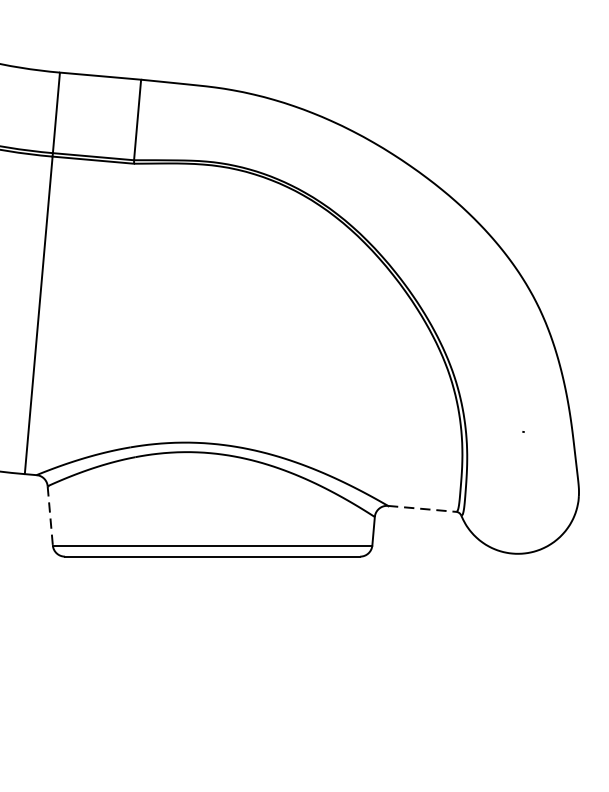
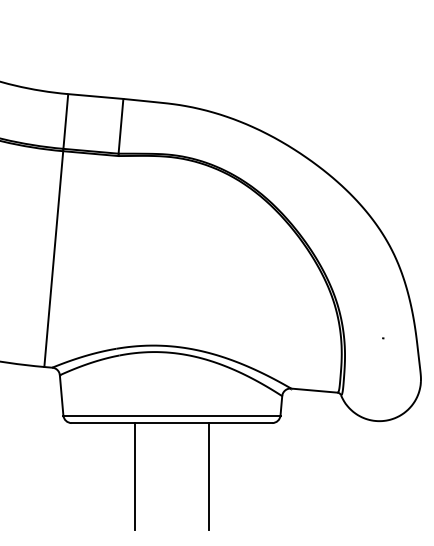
line: (422, 508) -> (314, 390), dashed -> solid
line: (50, 516) -> (61, 395), dashed -> solid
line: (157, 635) -> (134, 476), added
line: (267, 635) -> (209, 476), added

